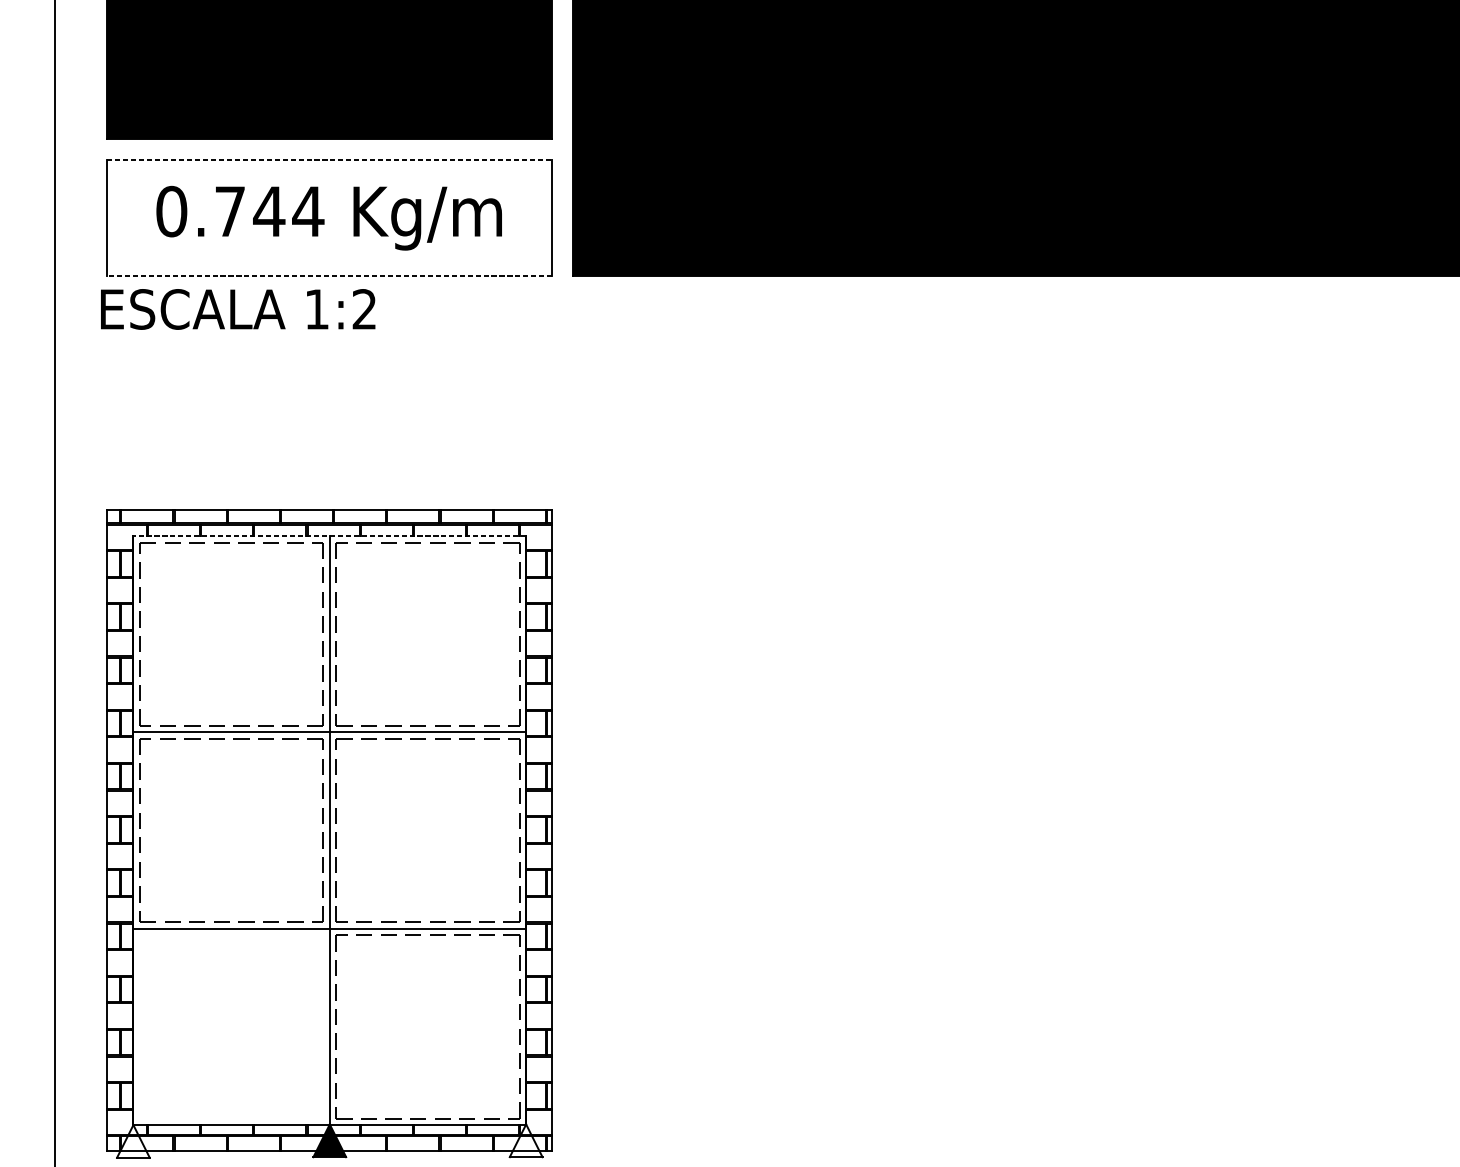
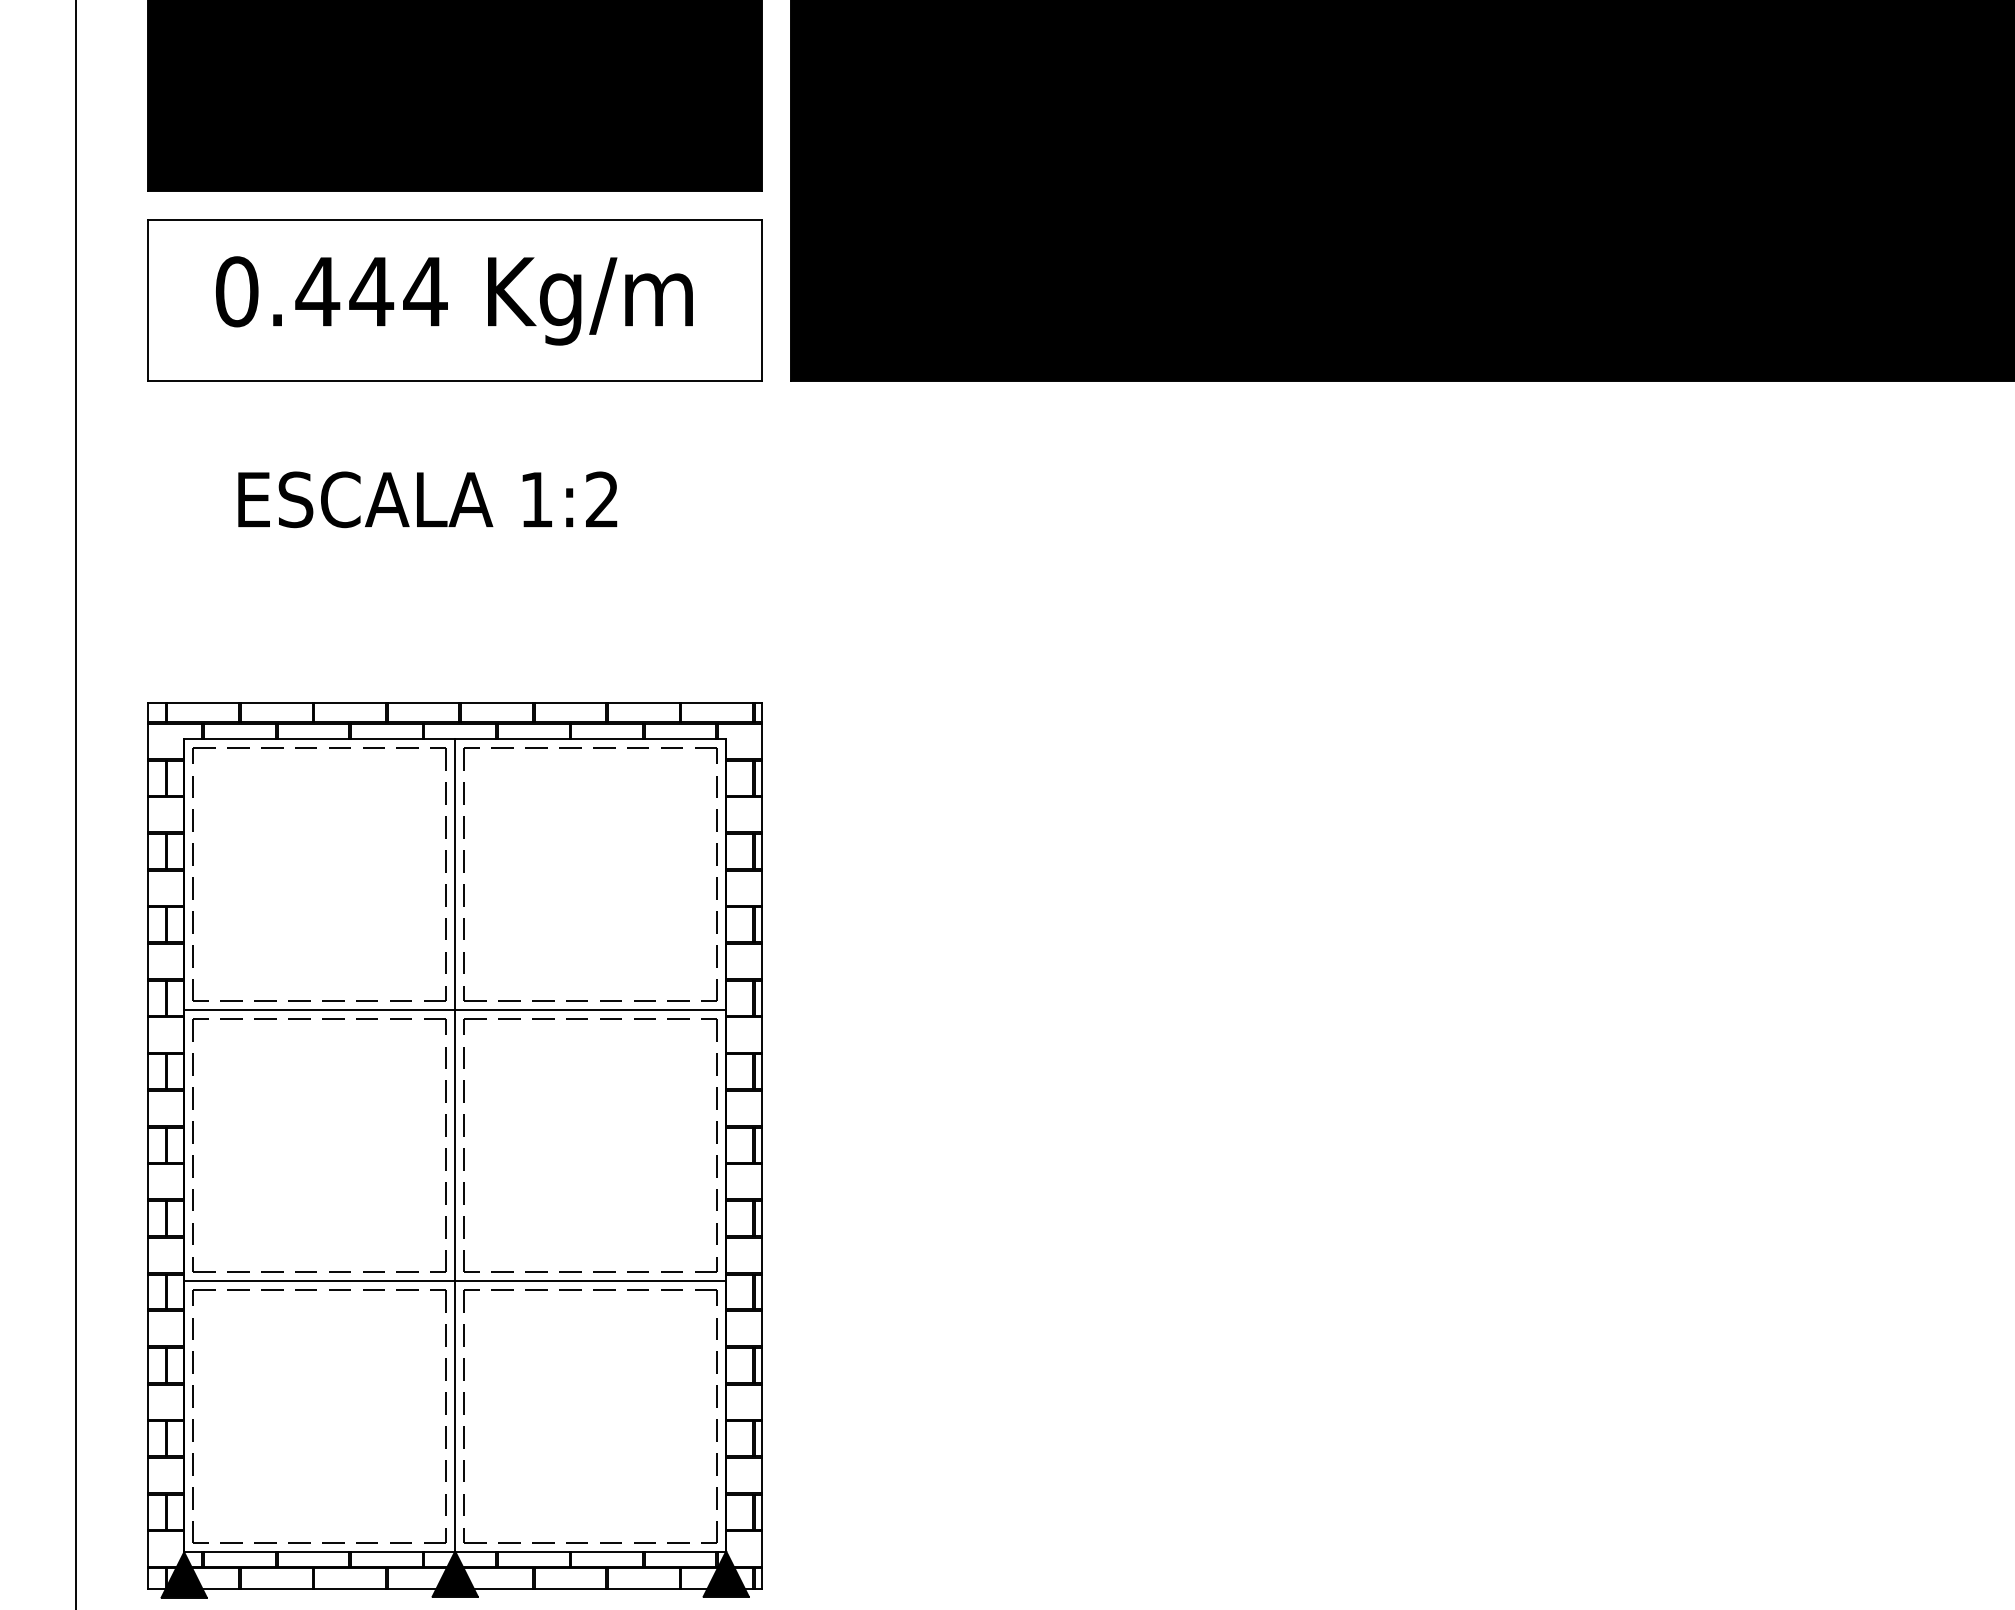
line: (330, 159) -> (455, 219), dashed -> solid
text: (230, 211) -> (317, 291), 0.744 -> 0.444
line: (329, 275) -> (454, 380), dashed -> solid
text: (237, 309) -> (427, 499), moved
line: (329, 536) -> (454, 739), dashed -> solid
part: (322, 1025) -> (445, 1414), added
fill: (525, 1140) -> (725, 1573), added
fill: (132, 1141) -> (183, 1574), added

